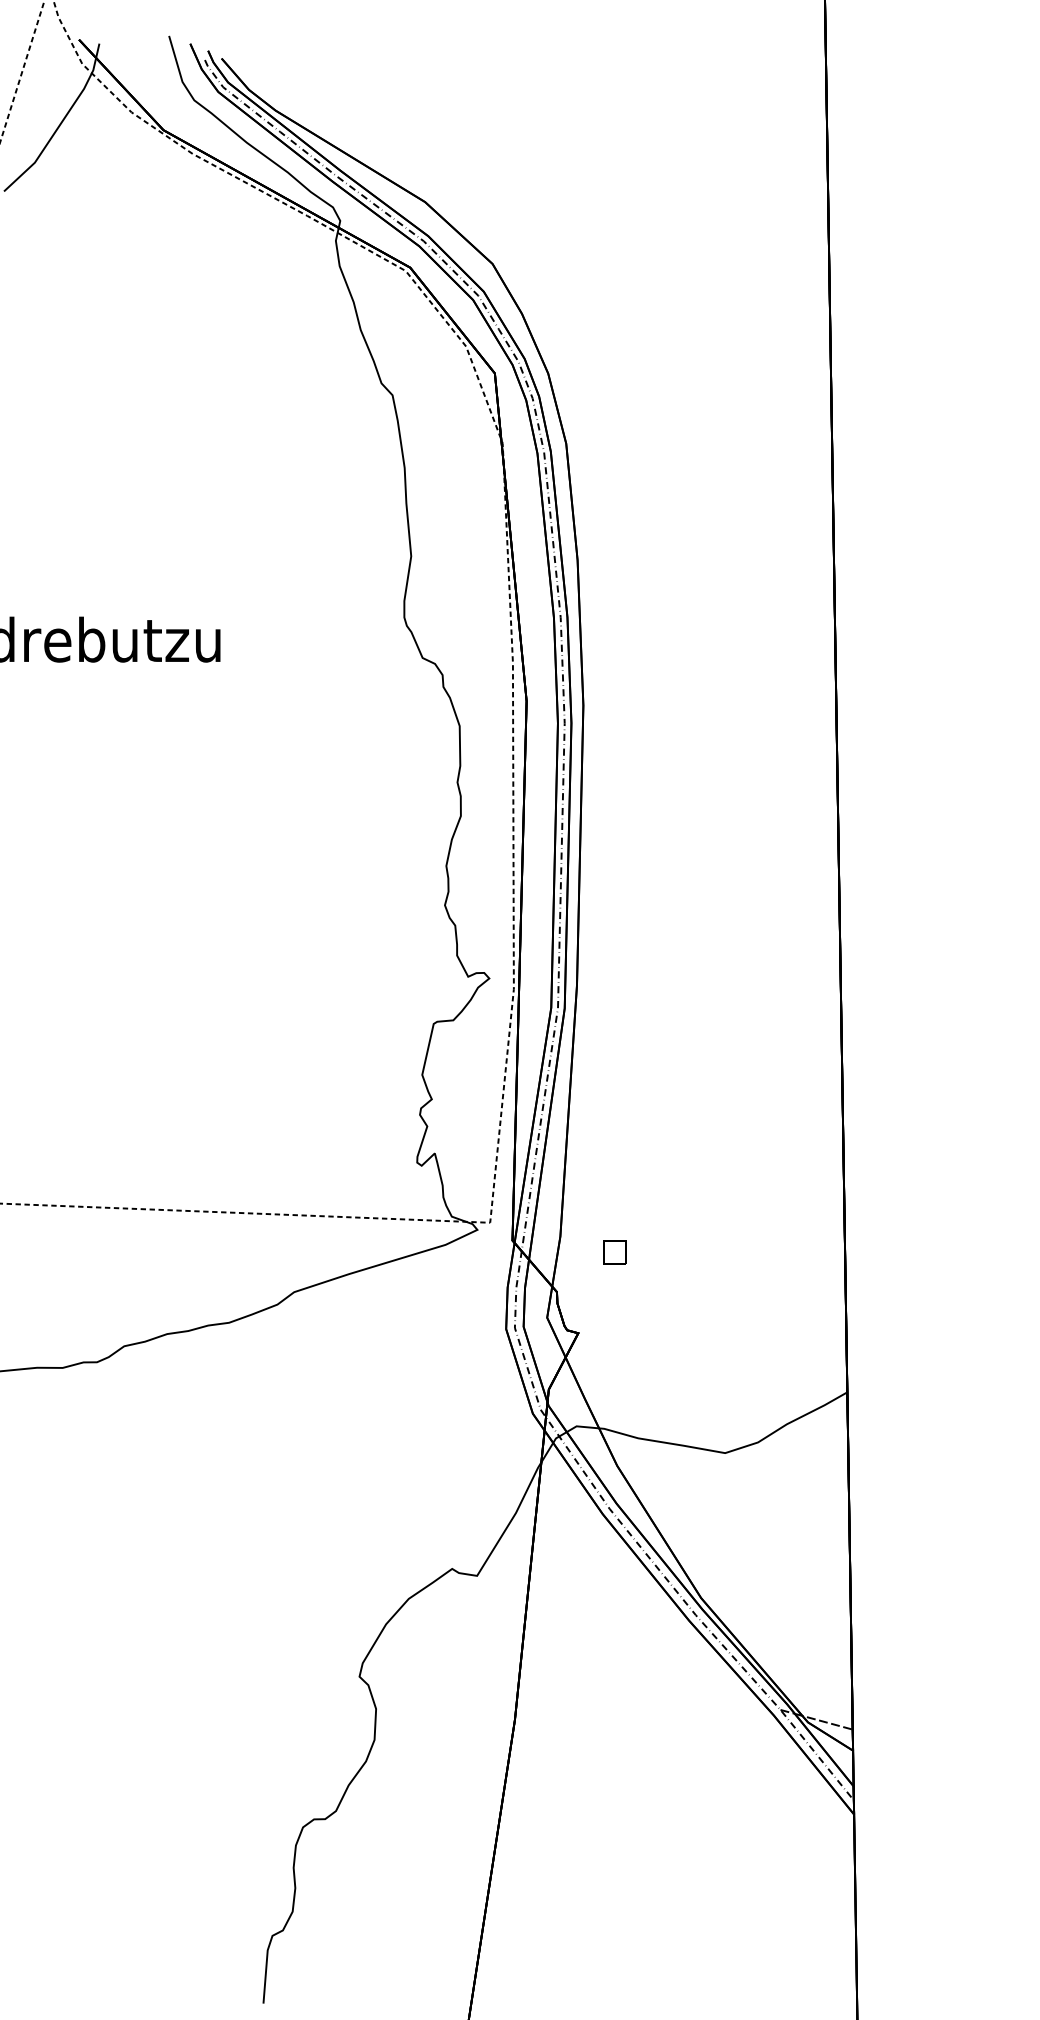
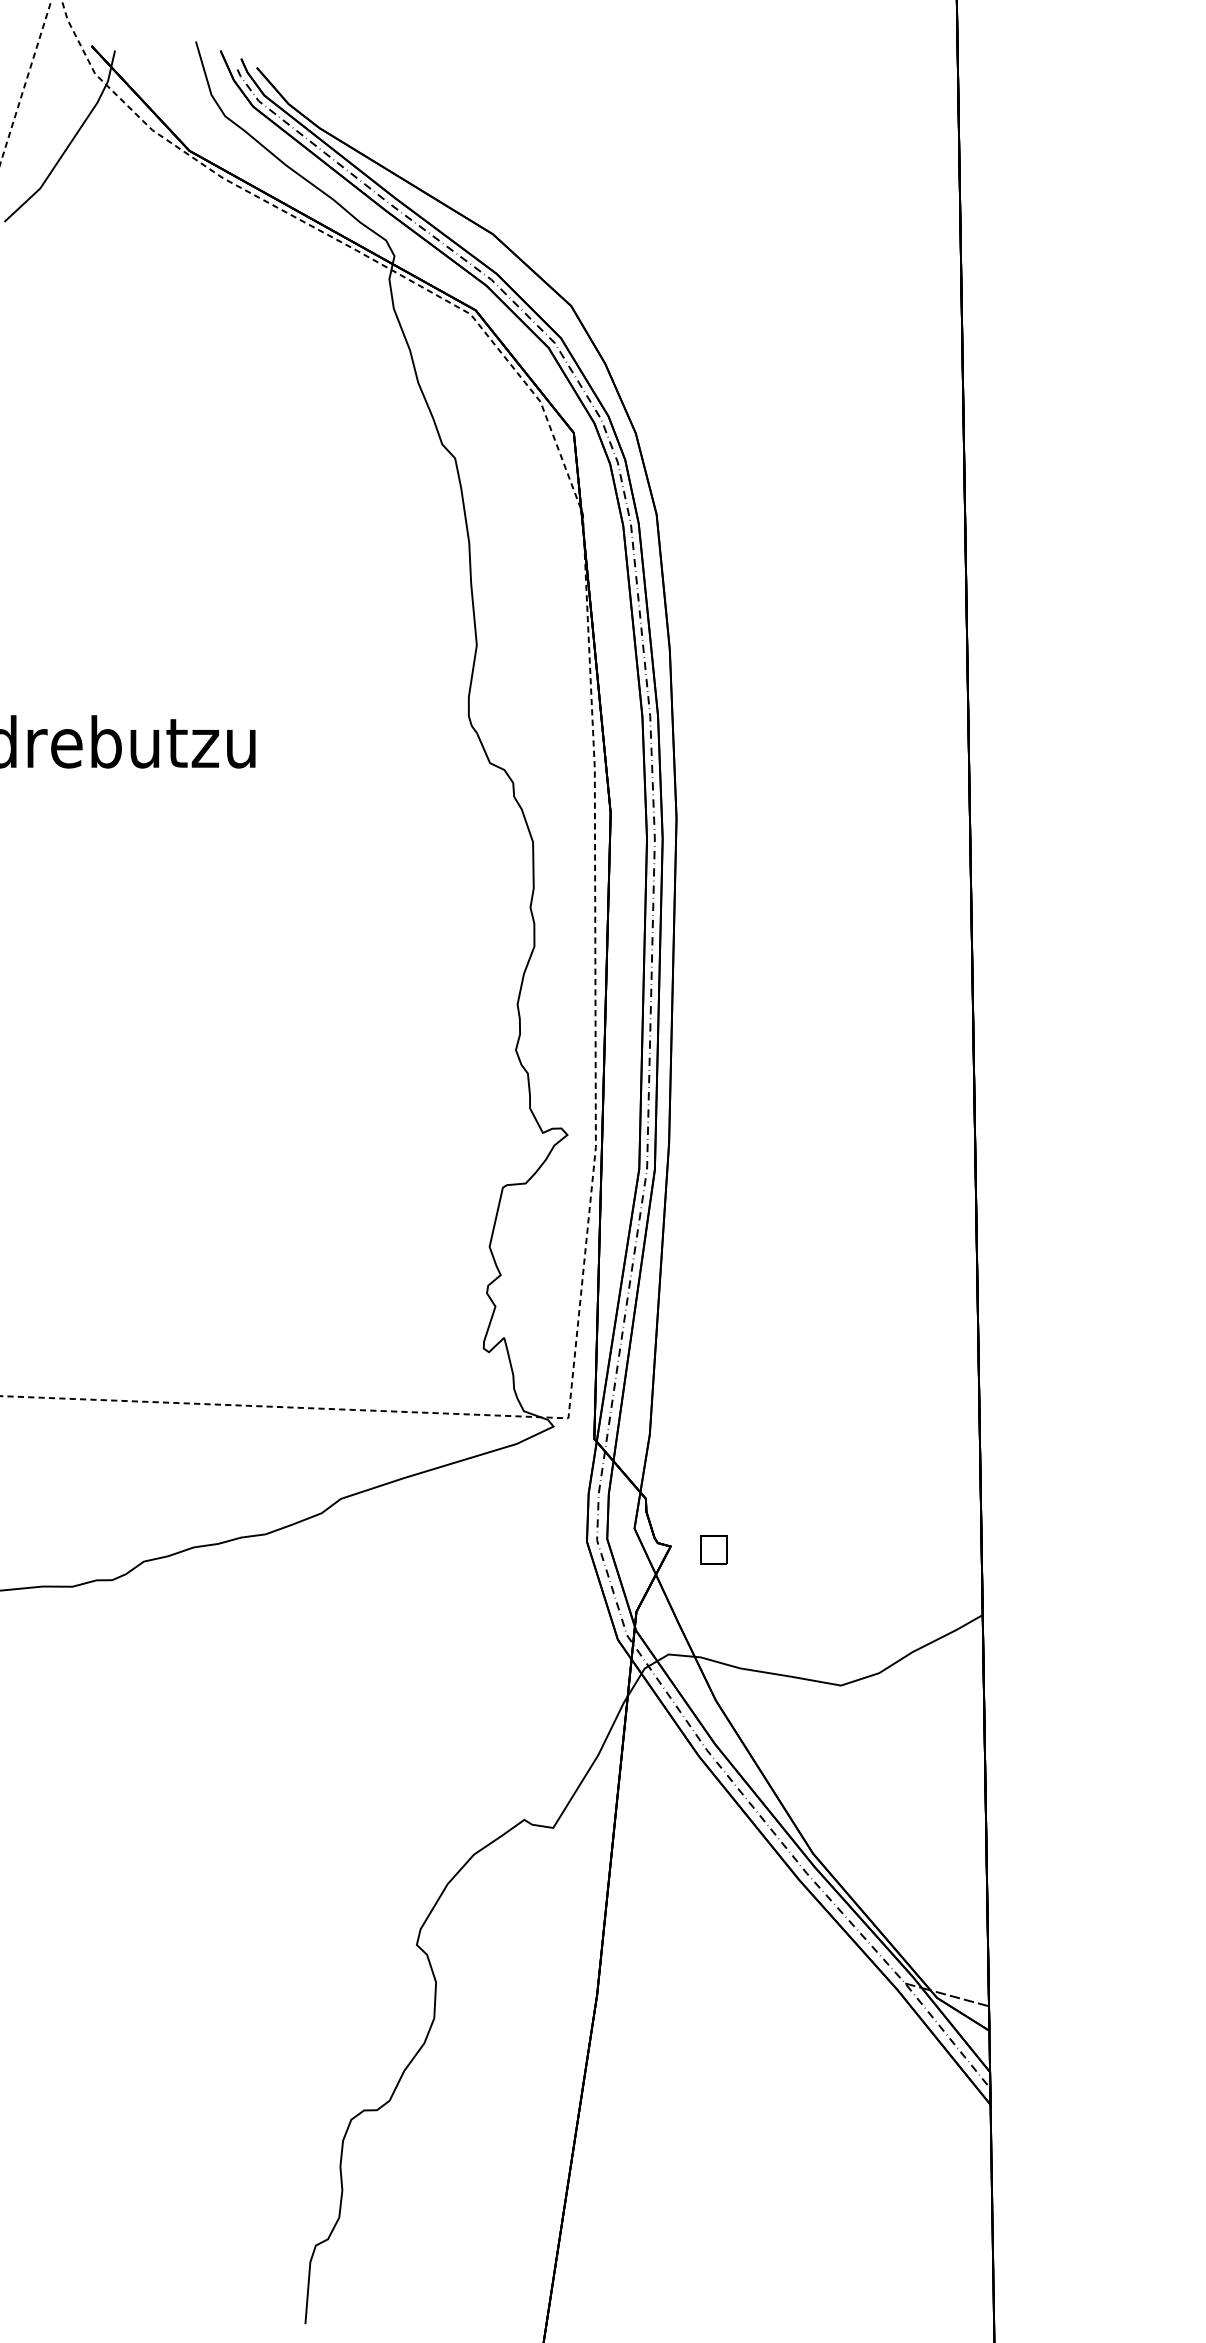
part: (615, 1252) -> (713, 1549), moved

